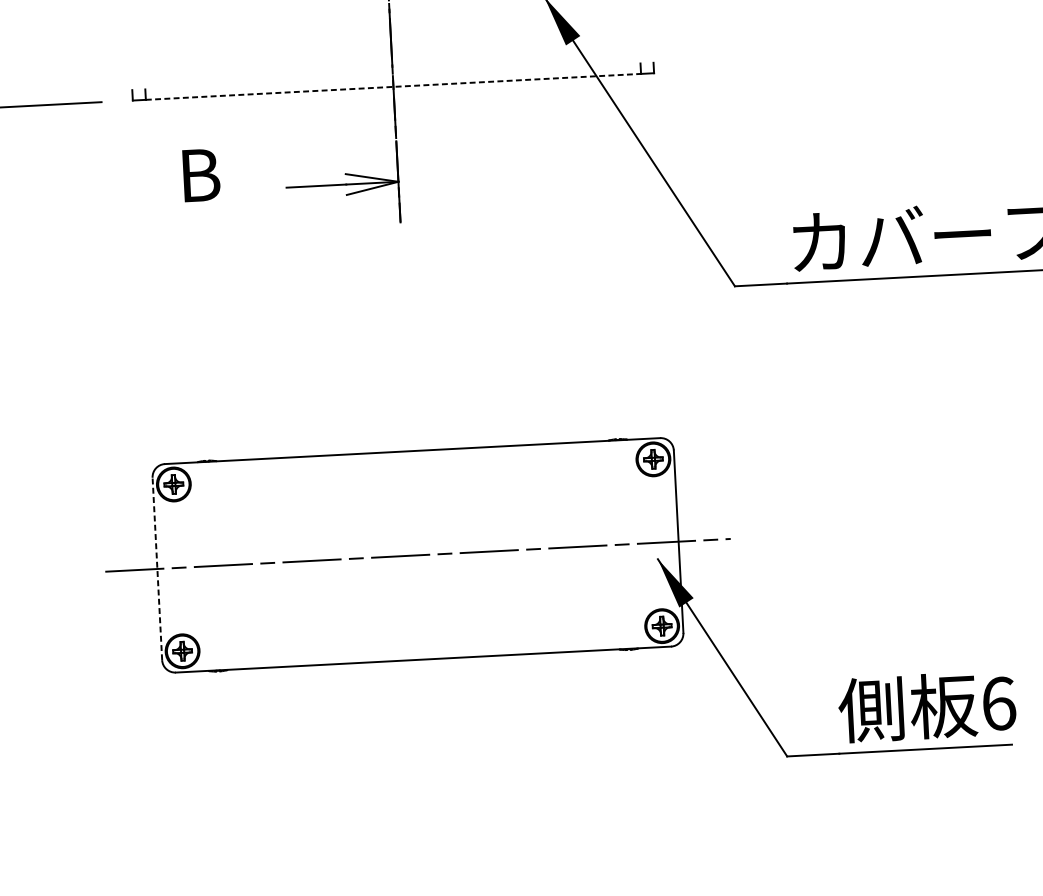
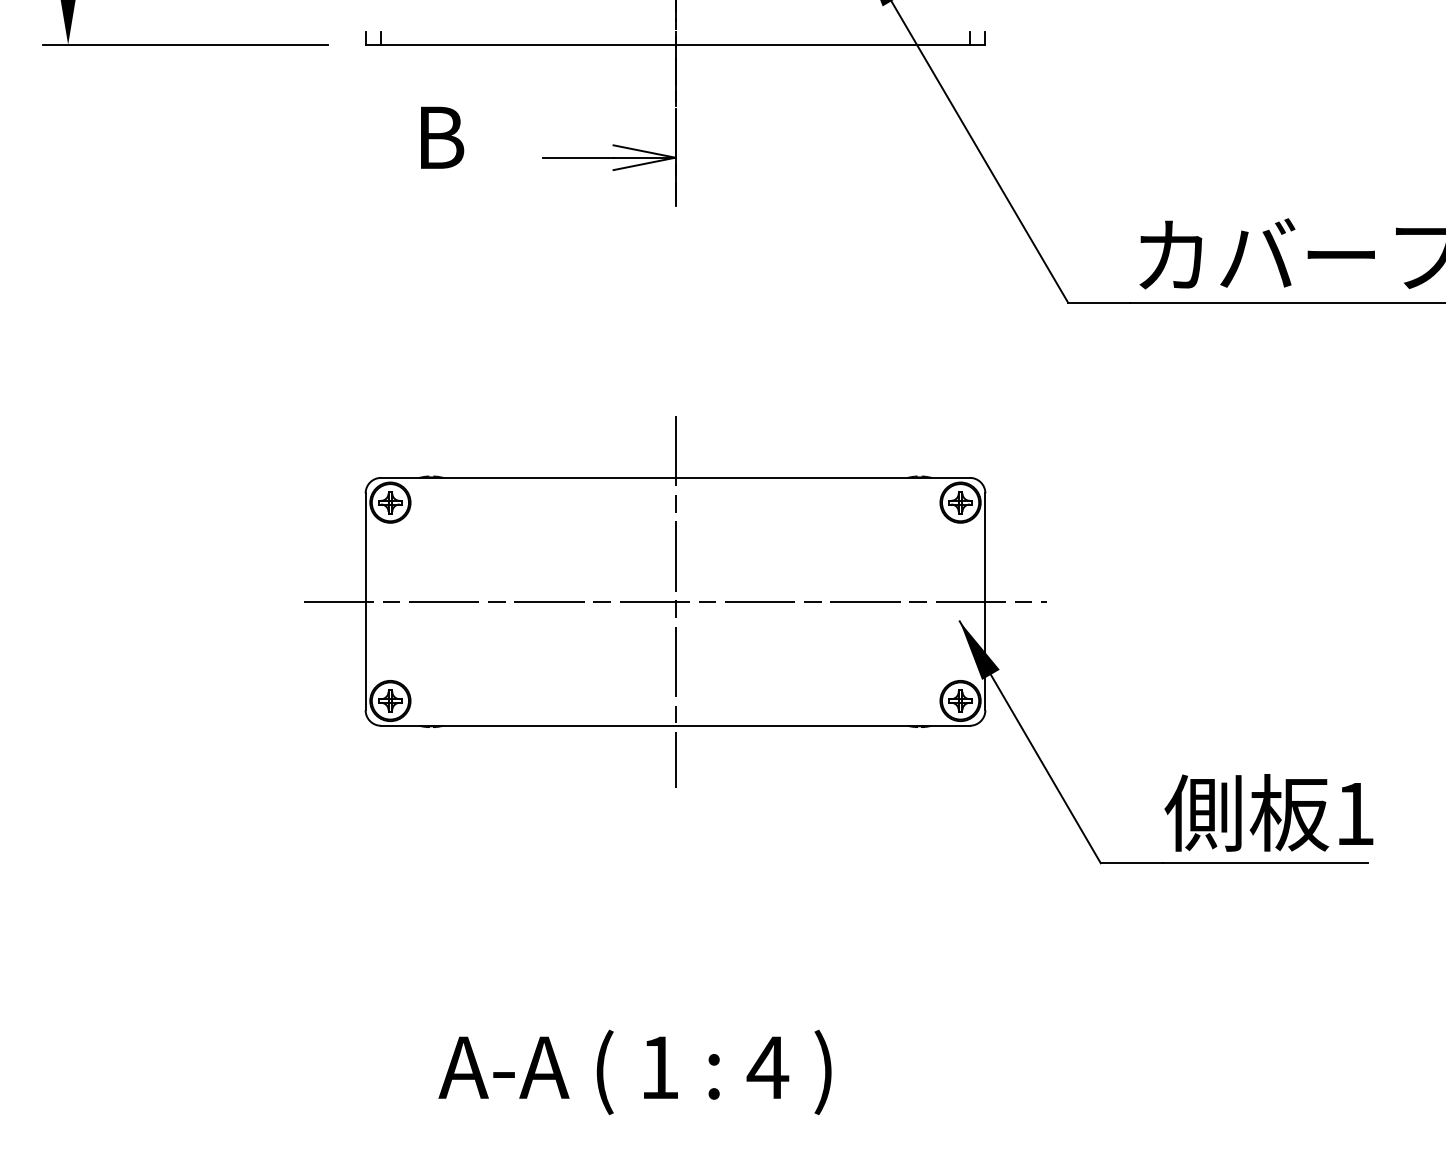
line: (394, 86) -> (676, 44), dashed -> solid
line: (417, 555) -> (675, 601), added
line: (157, 568) -> (365, 601), dashed -> solid
text: (999, 703) -> (1355, 813), 6 -> 1

